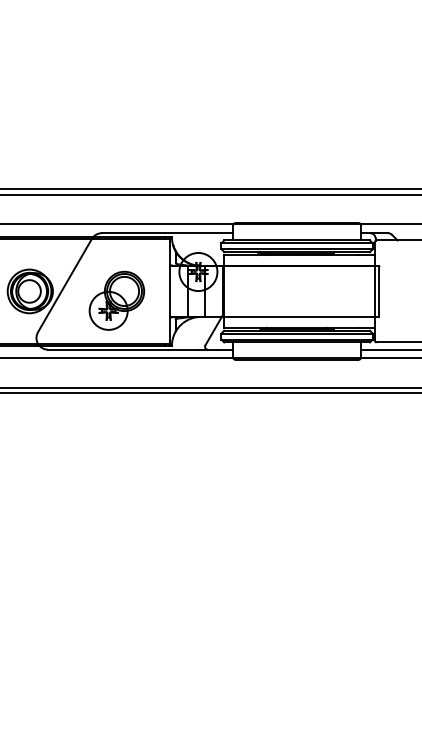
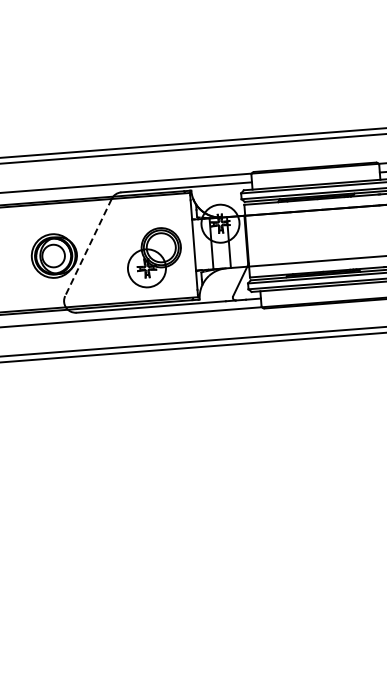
line: (64, 285) -> (88, 247), solid -> dashed
part: (116, 300) -> (153, 257), moved

